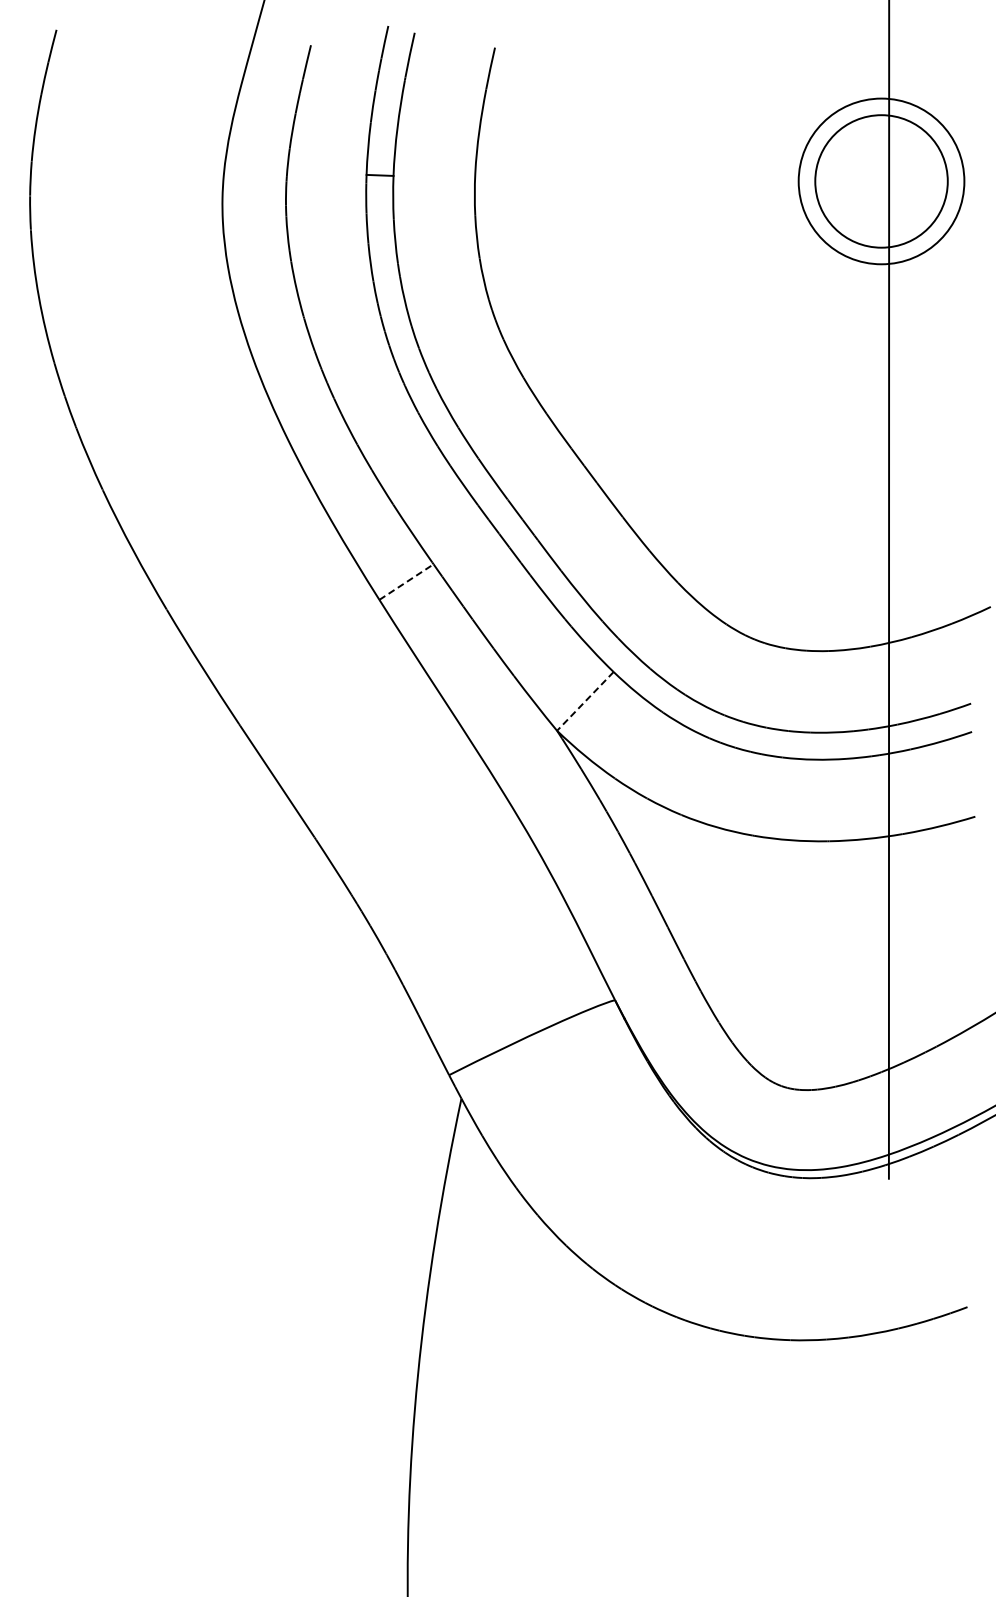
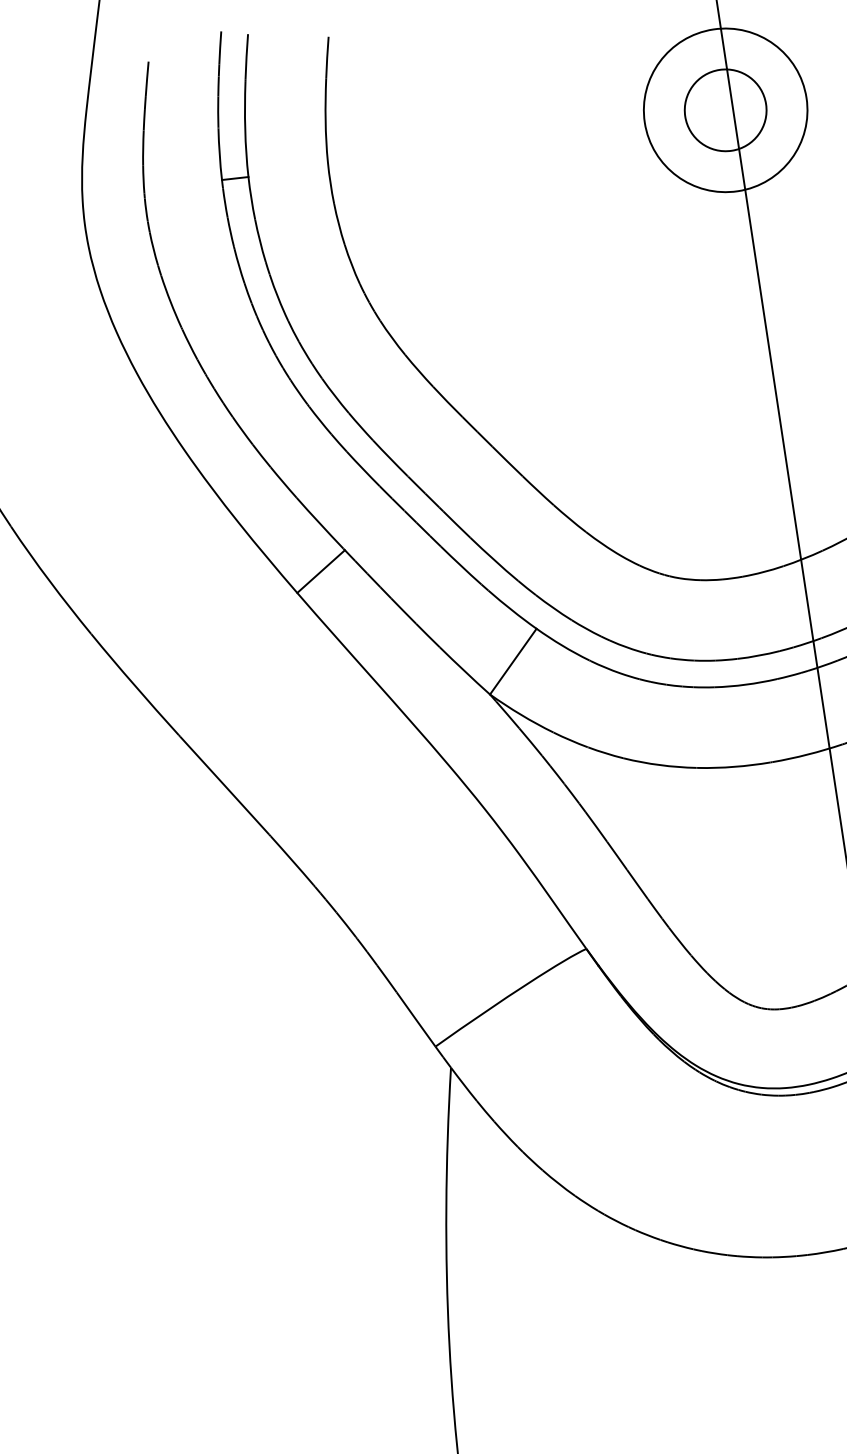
circle: (881, 181) -> (725, 110), size x0.62
line: (406, 581) -> (321, 571), dashed -> solid
line: (585, 701) -> (513, 661), dashed -> solid

